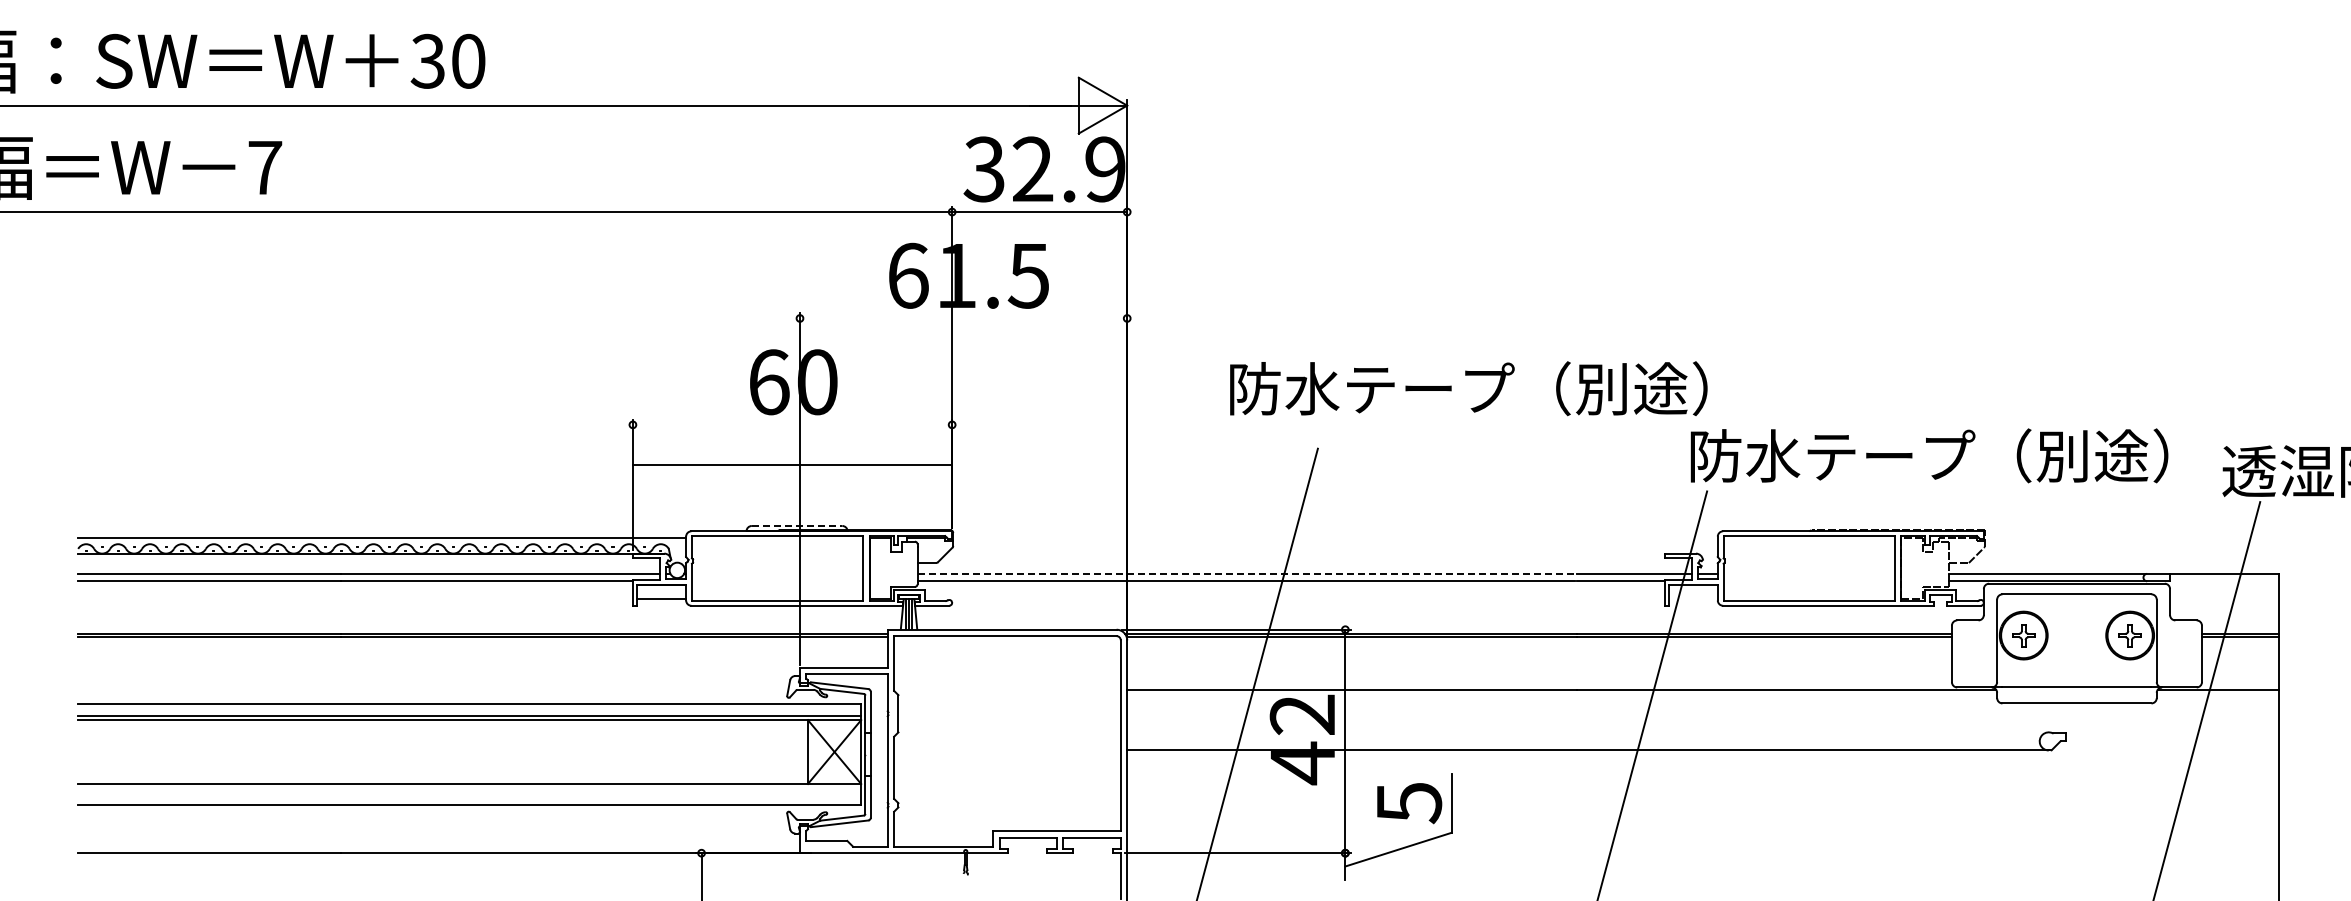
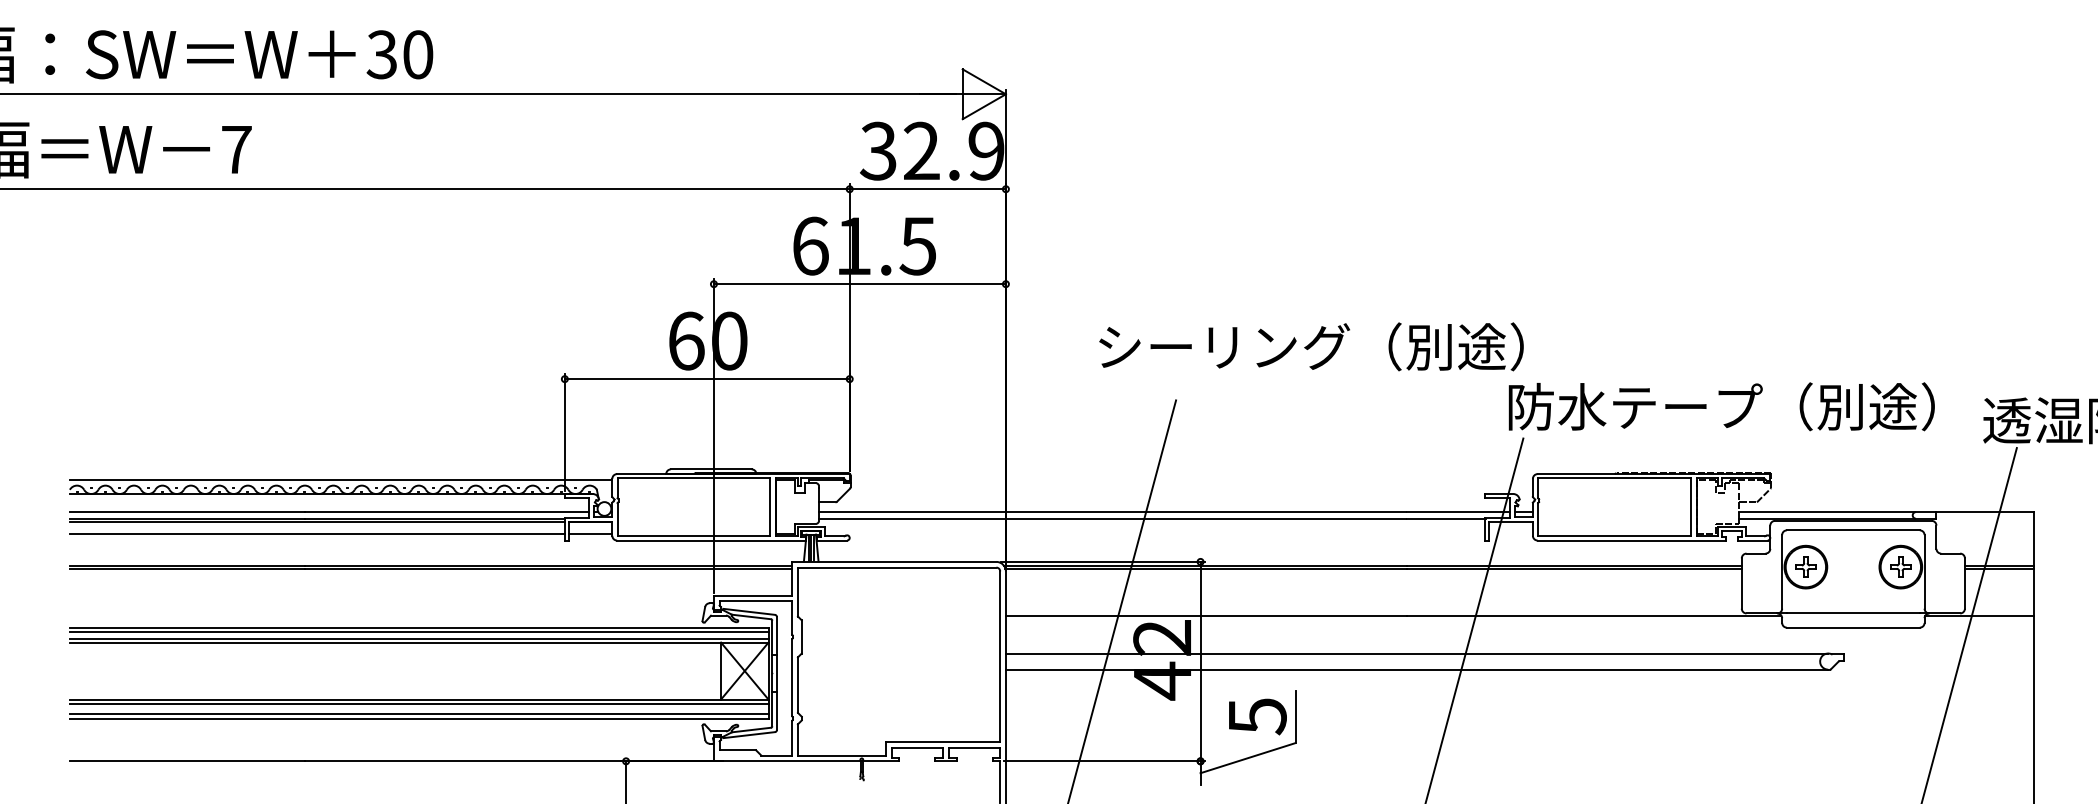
line: (963, 318) -> (859, 284), added
text: (1372, 388) -> (1224, 346), 防水テープ（別途） -> シーリング（別途）
line: (792, 464) -> (707, 378), moved
line: (797, 525) -> (711, 468), dashed -> solid
line: (1246, 573) -> (1112, 511), dashed -> solid
line: (355, 585) -> (317, 522), added
line: (355, 598) -> (317, 534), added
line: (469, 707) -> (419, 631), added
line: (1587, 732) -> (1416, 653), added
line: (469, 789) -> (419, 704), added
line: (469, 799) -> (419, 713), added

